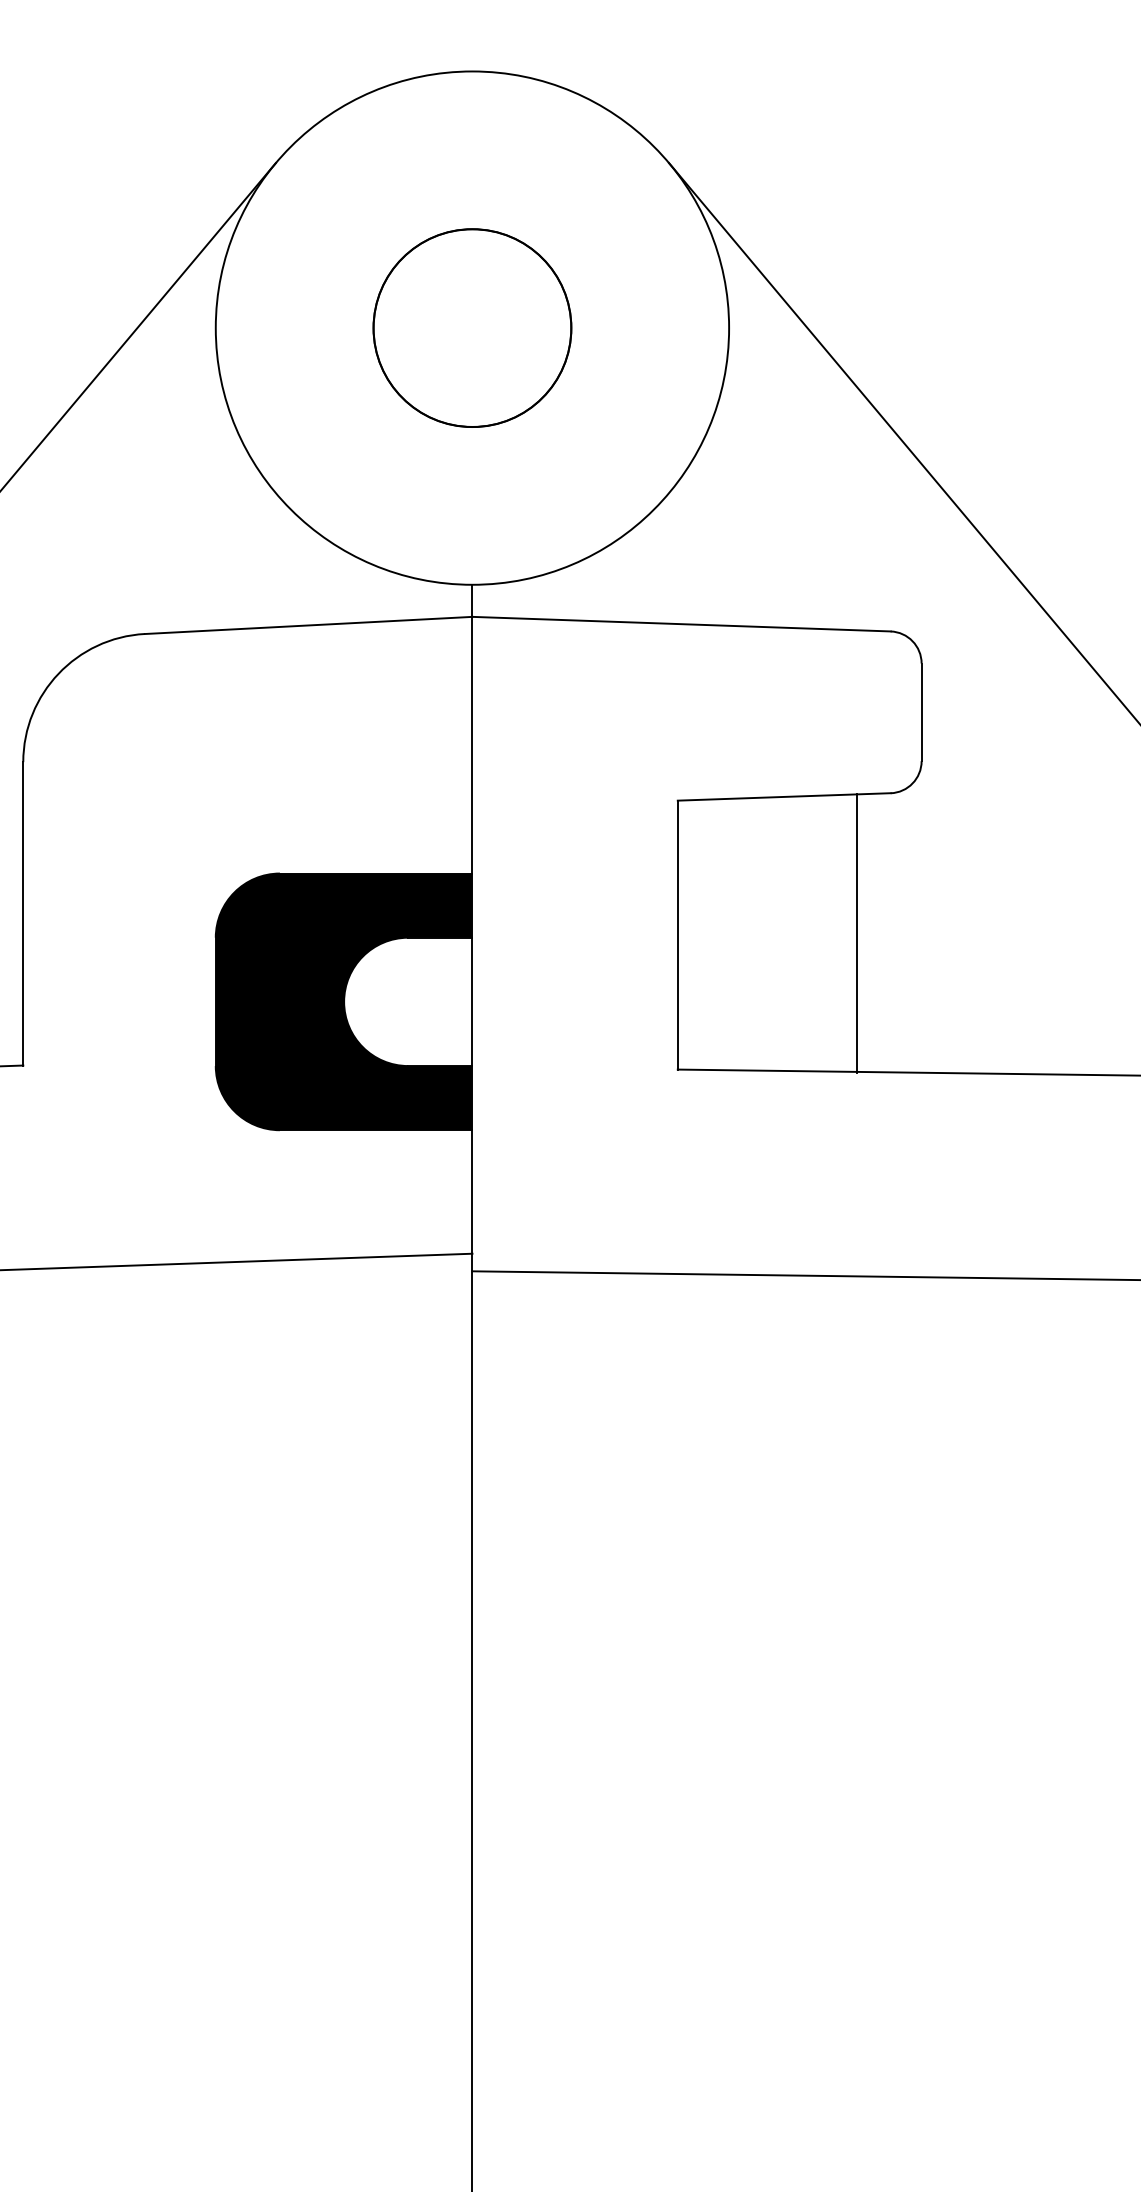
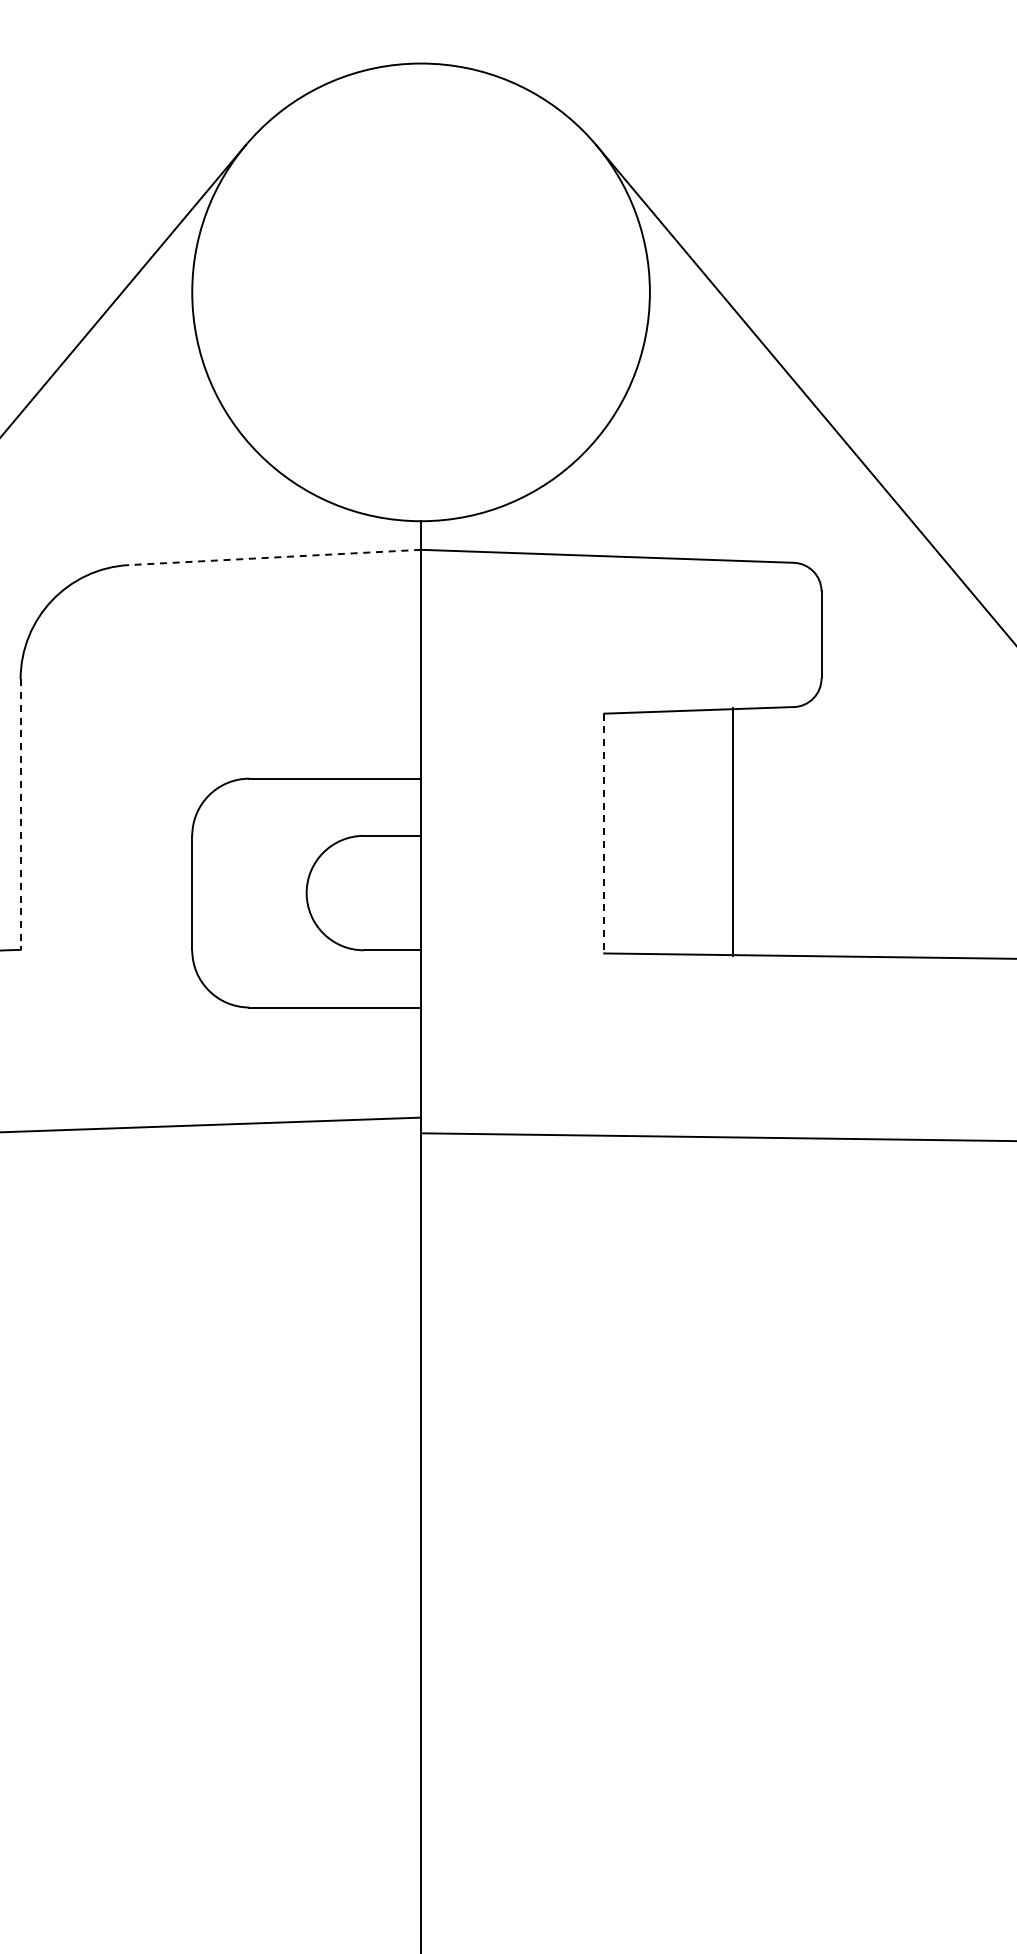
circle: (472, 328) -> (421, 292), removed
line: (308, 625) -> (274, 557), solid -> dashed
line: (23, 914) -> (20, 815), solid -> dashed
line: (857, 933) -> (733, 832), moved
line: (678, 935) -> (604, 833), solid -> dashed
fill: (343, 1001) -> (306, 892), removed

